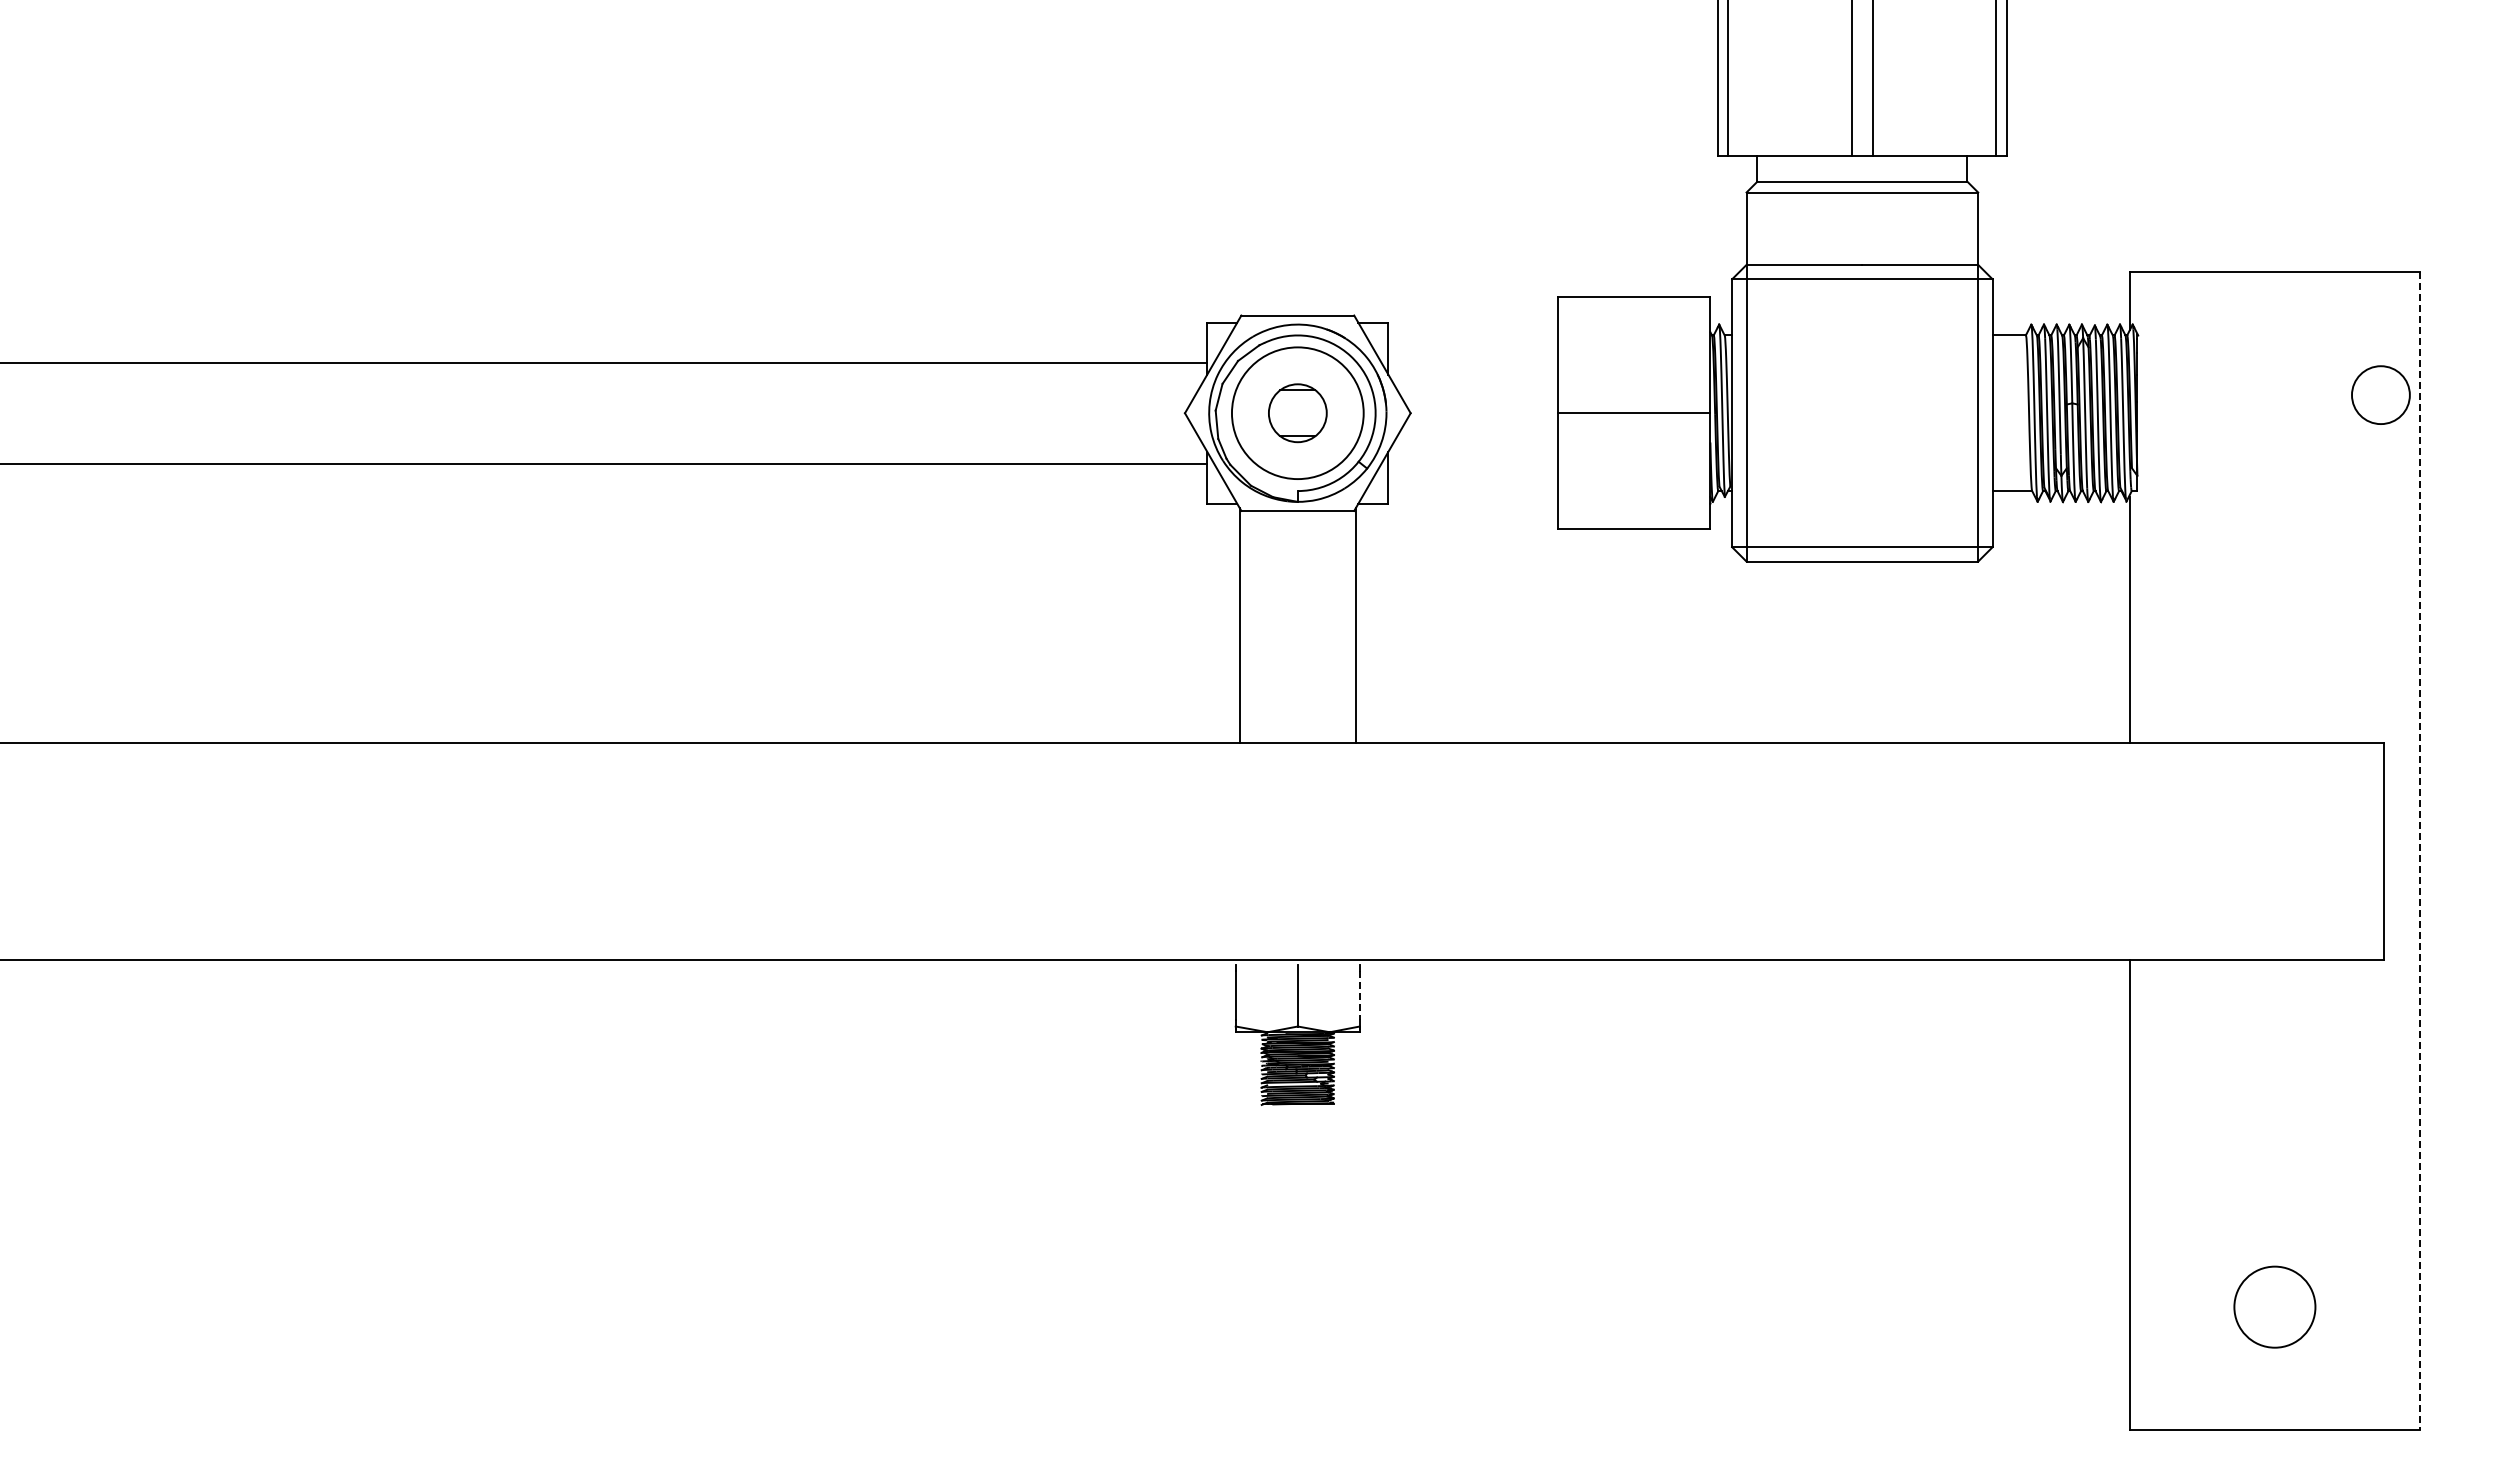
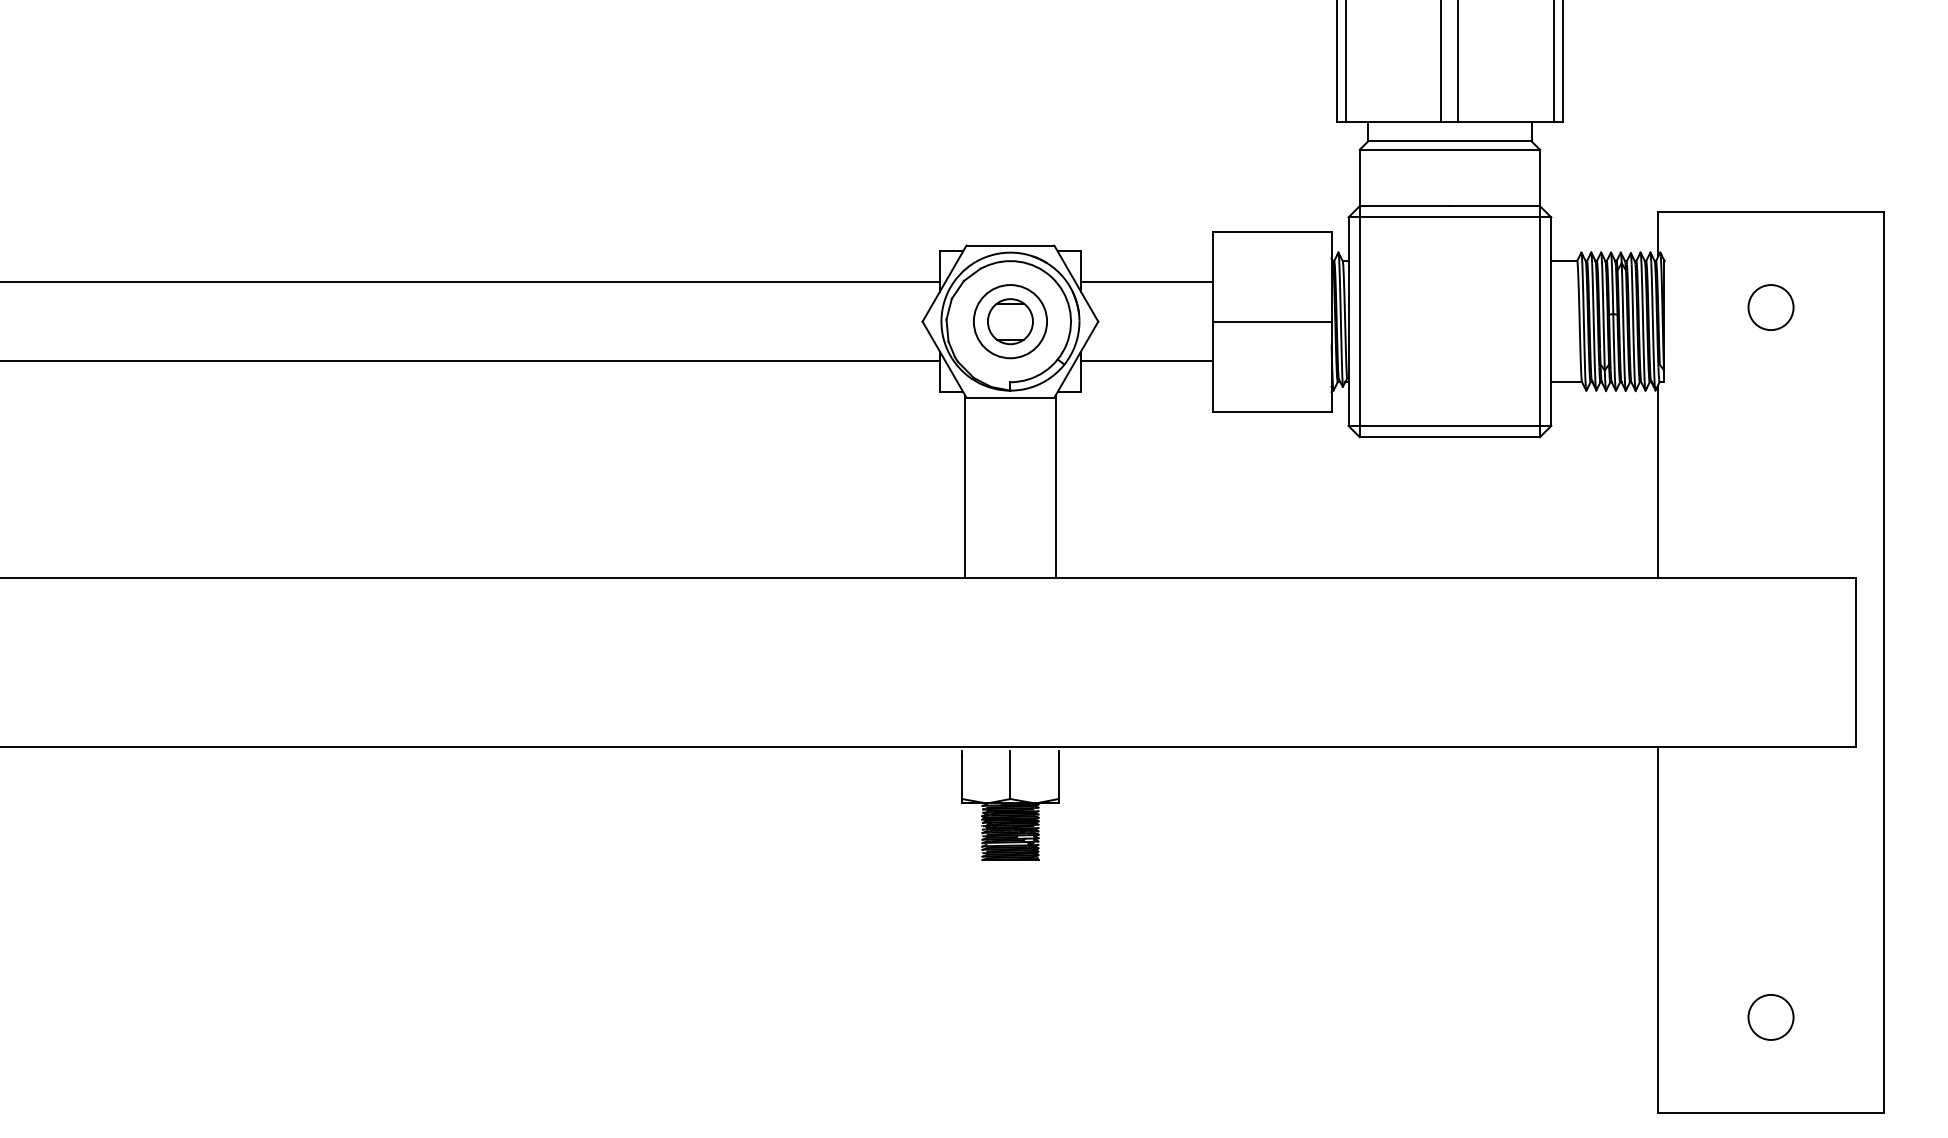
line: (1473, 362) -> (1147, 282), added
circle: (2380, 394) -> (1770, 307), moved
circle: (1297, 413) -> (1010, 321), size x0.71
line: (1473, 463) -> (1147, 360), added
line: (2419, 851) -> (1883, 662), dashed -> solid
line: (1359, 995) -> (1058, 774), dashed -> solid
circle: (2274, 1306) -> (1770, 1016), size x0.71

